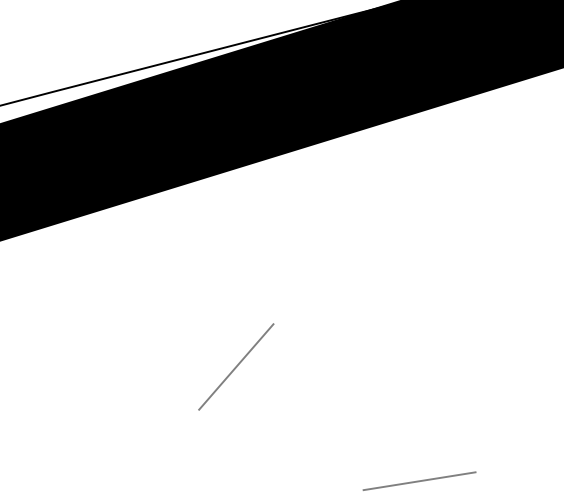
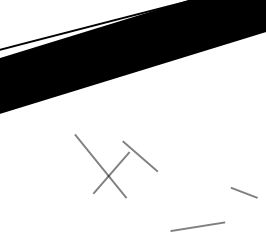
line: (297, 332) -> (140, 156), added
line: (213, 353) -> (100, 166), added
line: (516, 408) -> (243, 192), added

